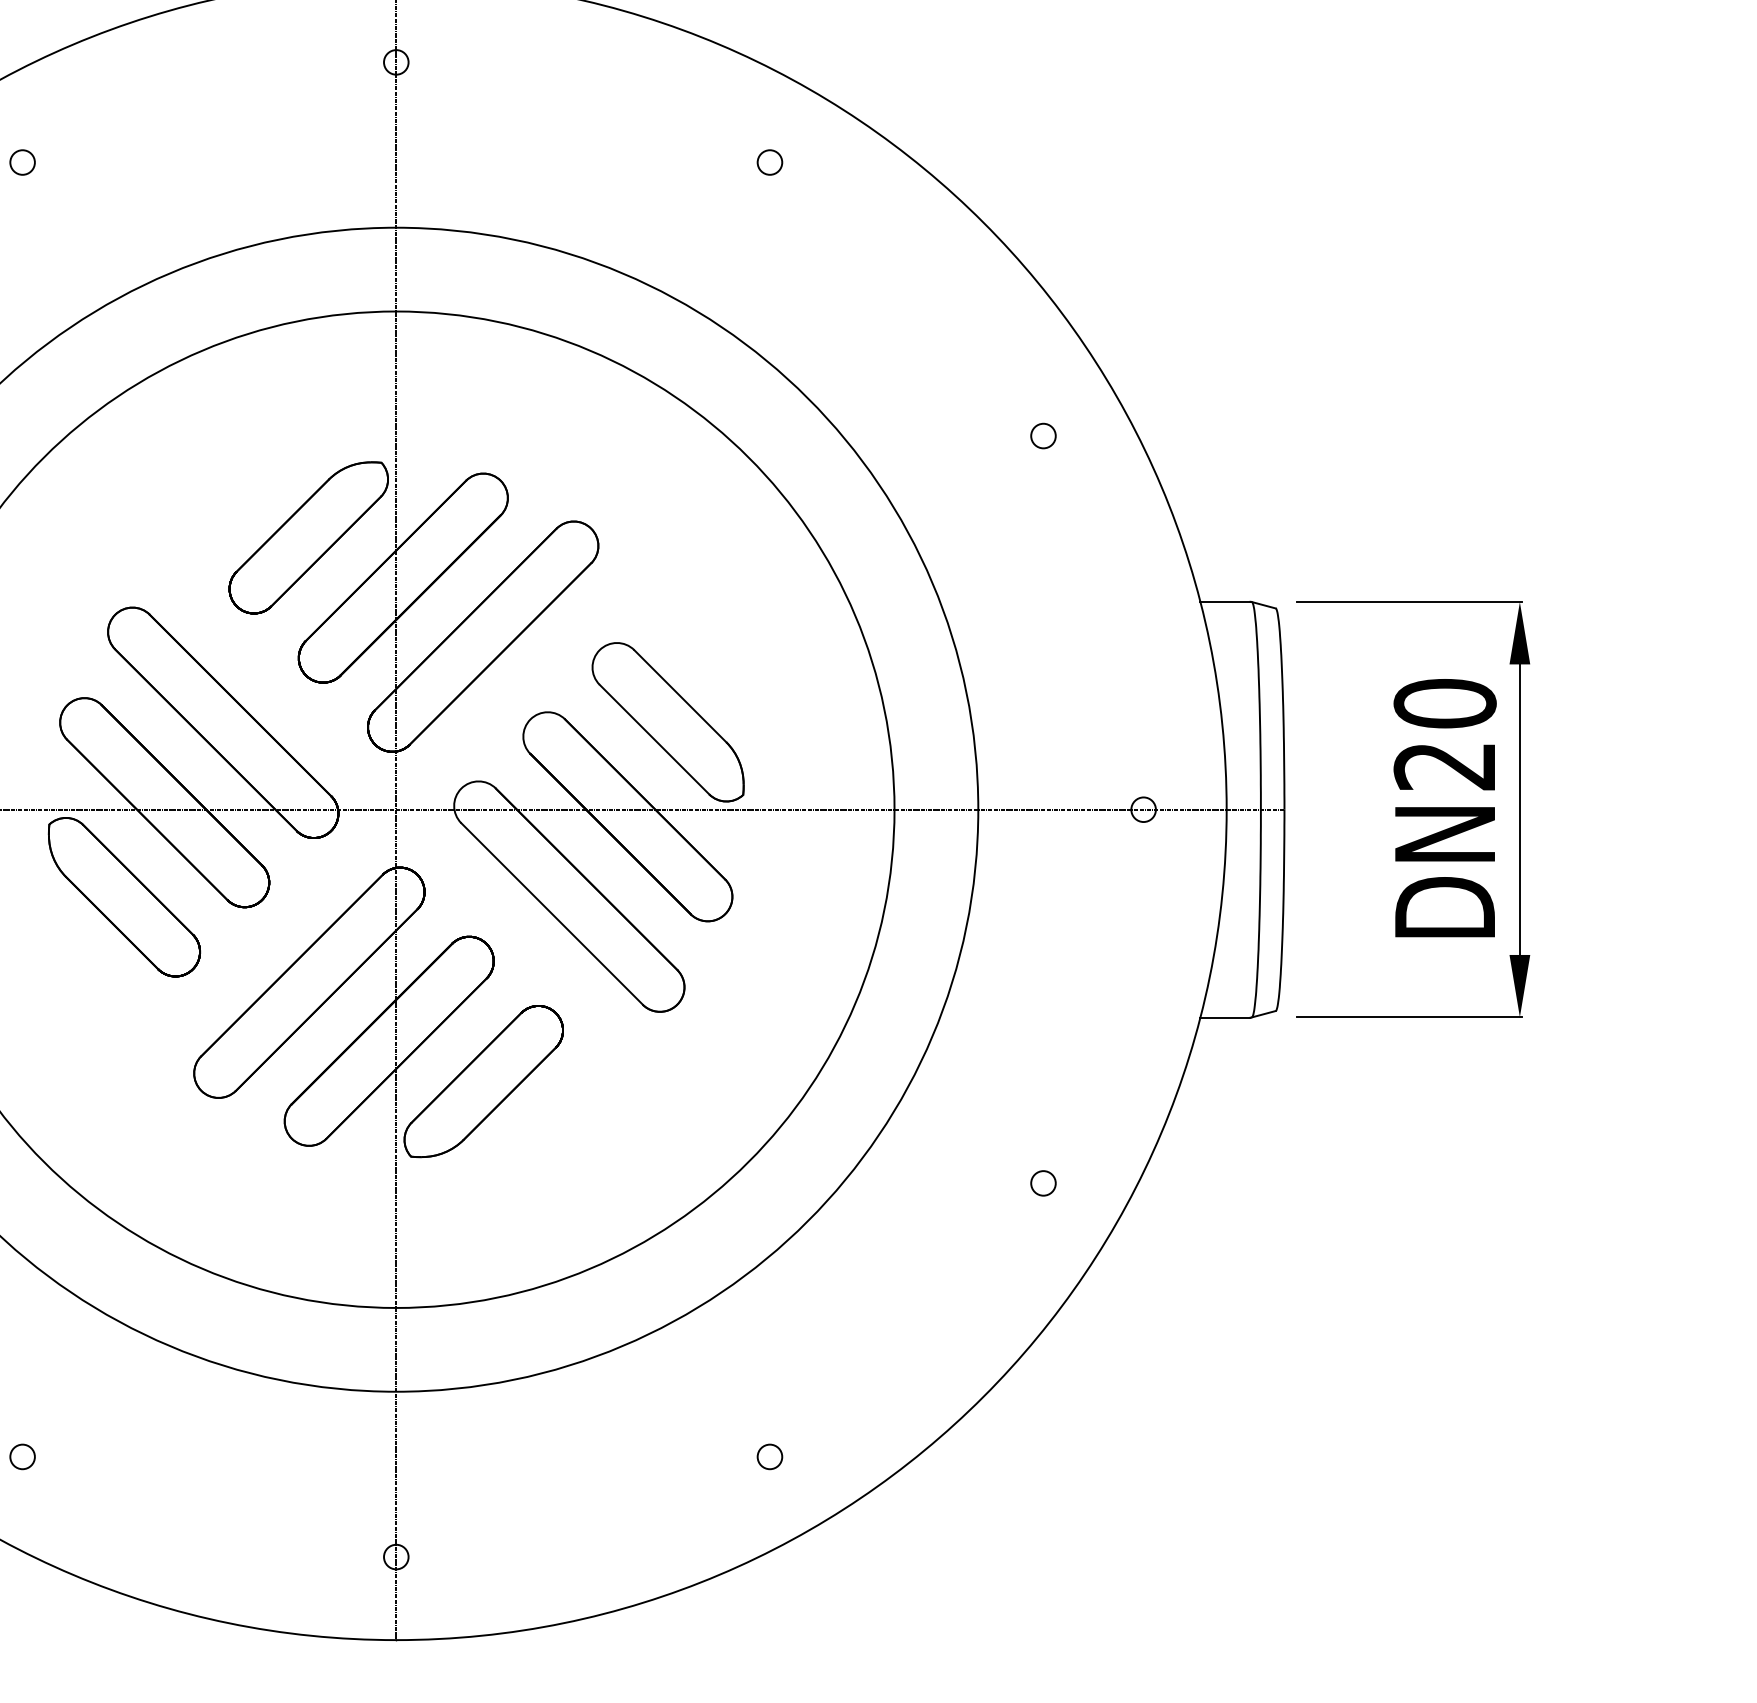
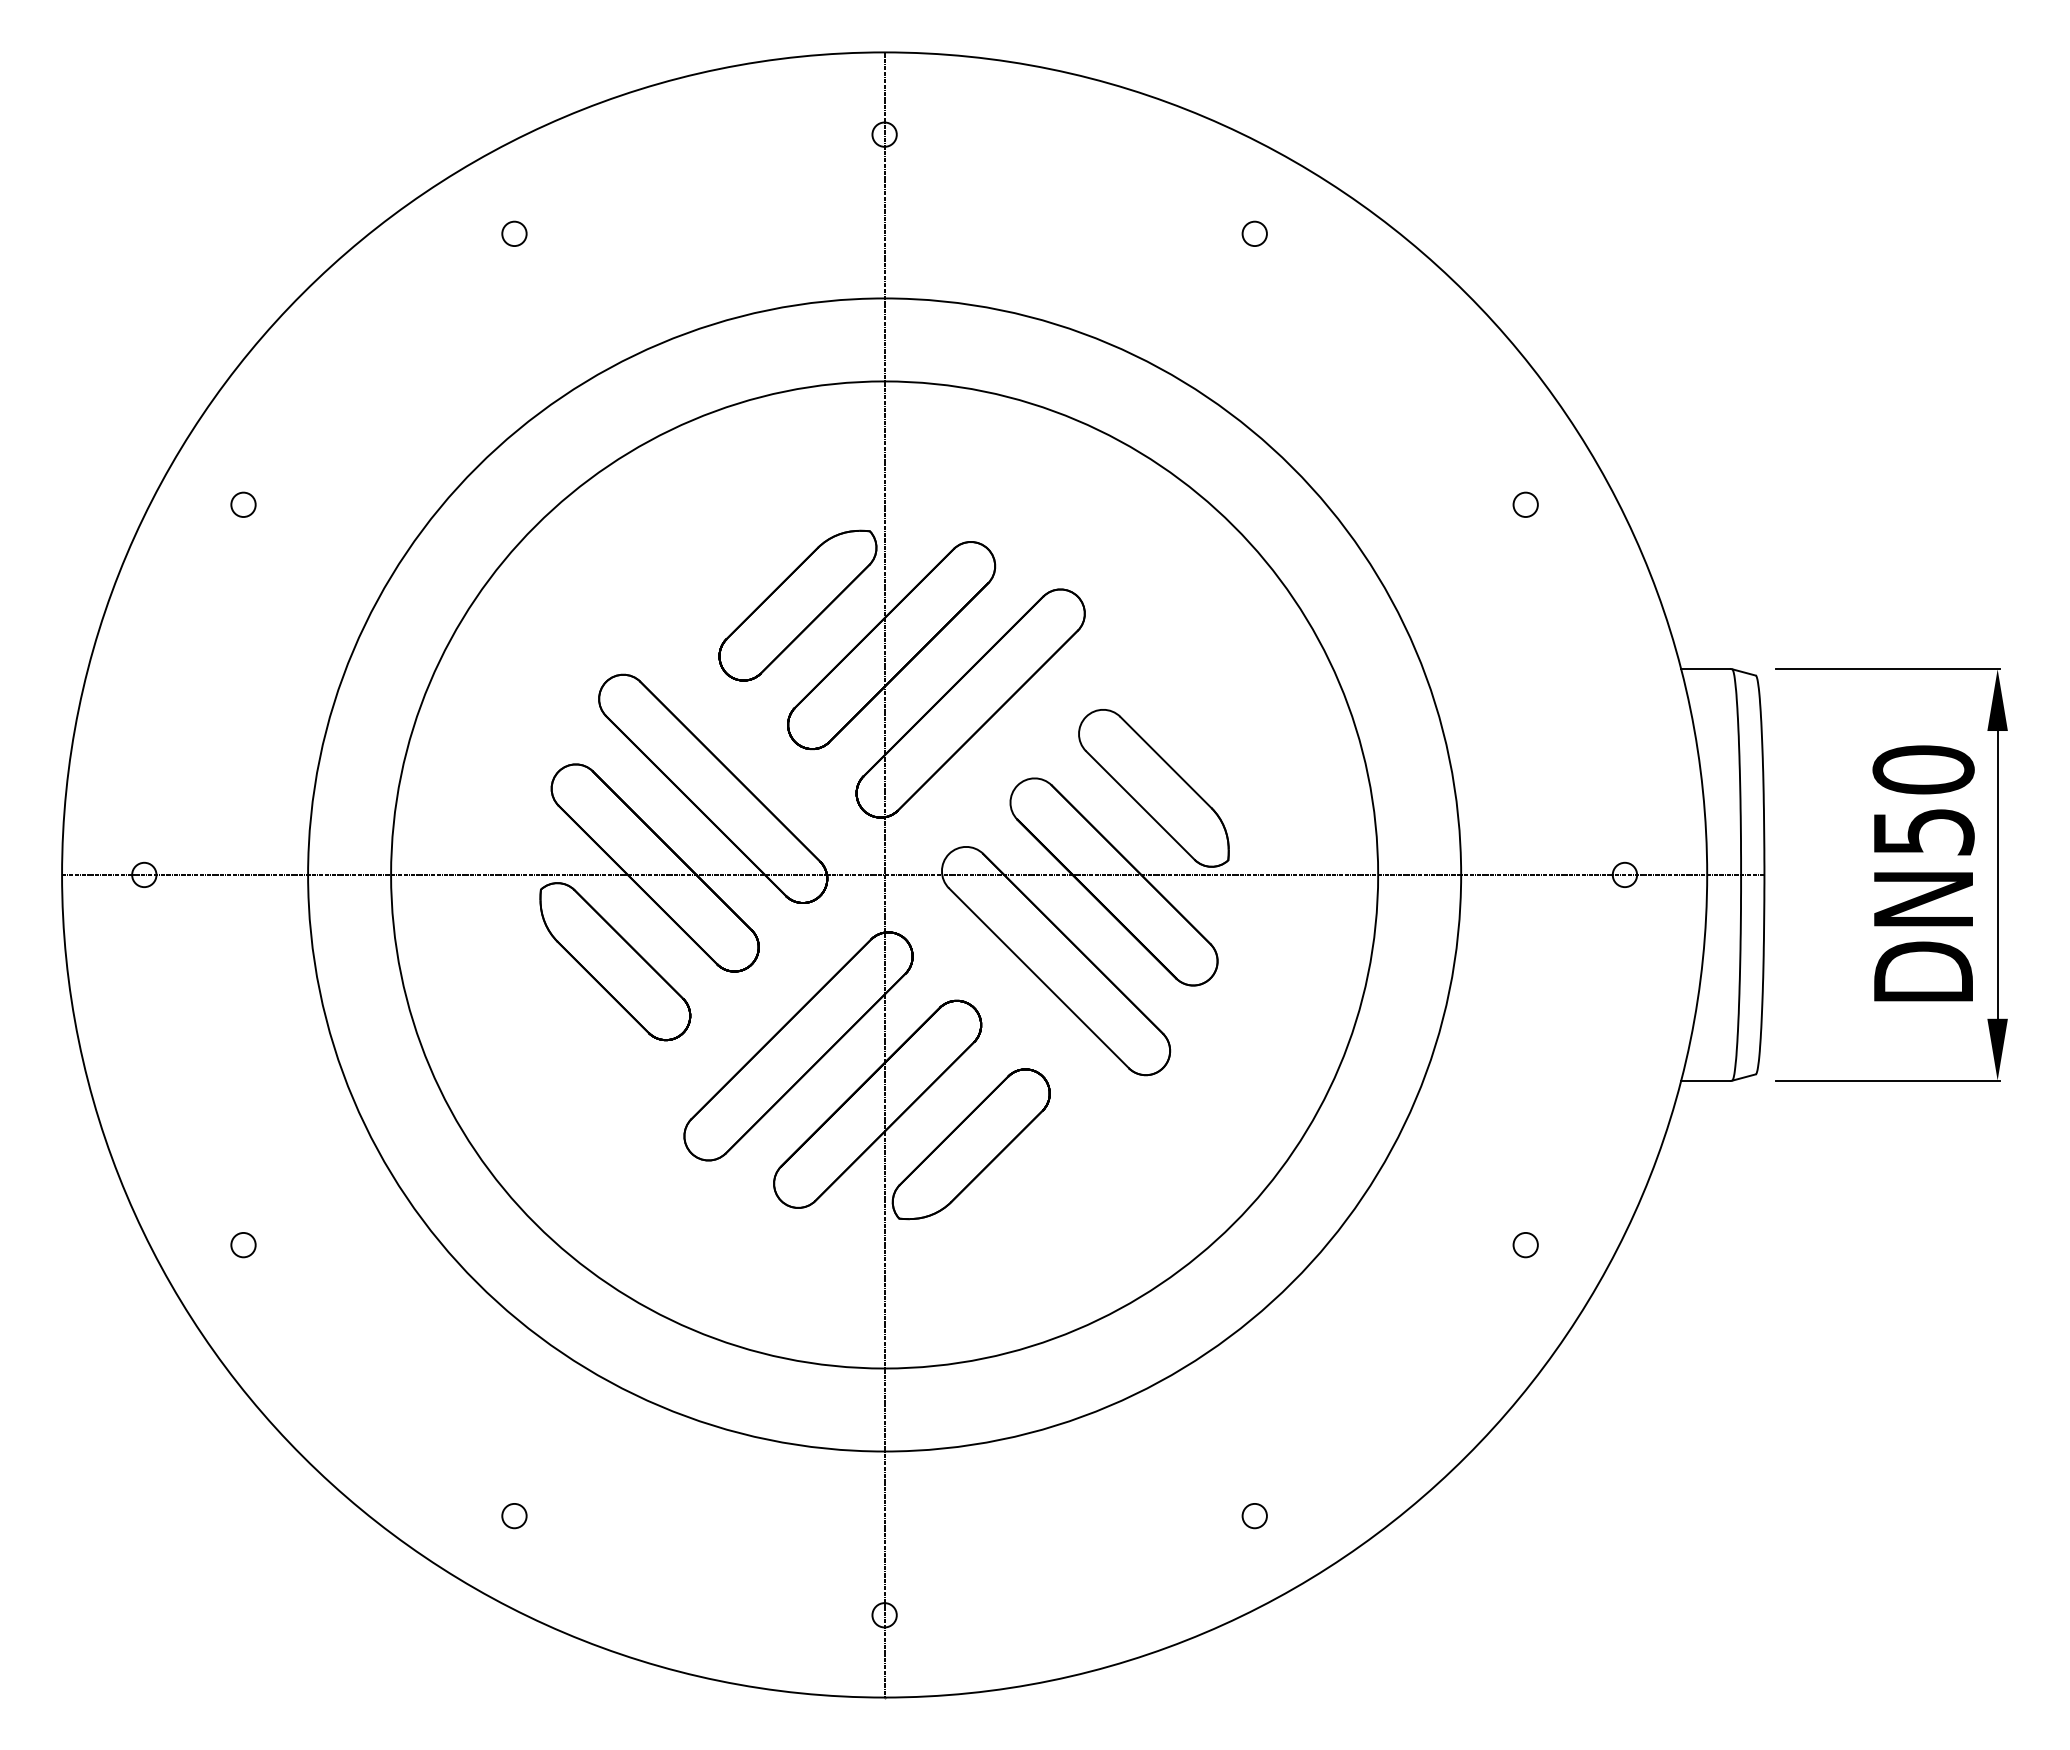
text: (1445, 766) -> (1923, 832), DN20 -> DN50

